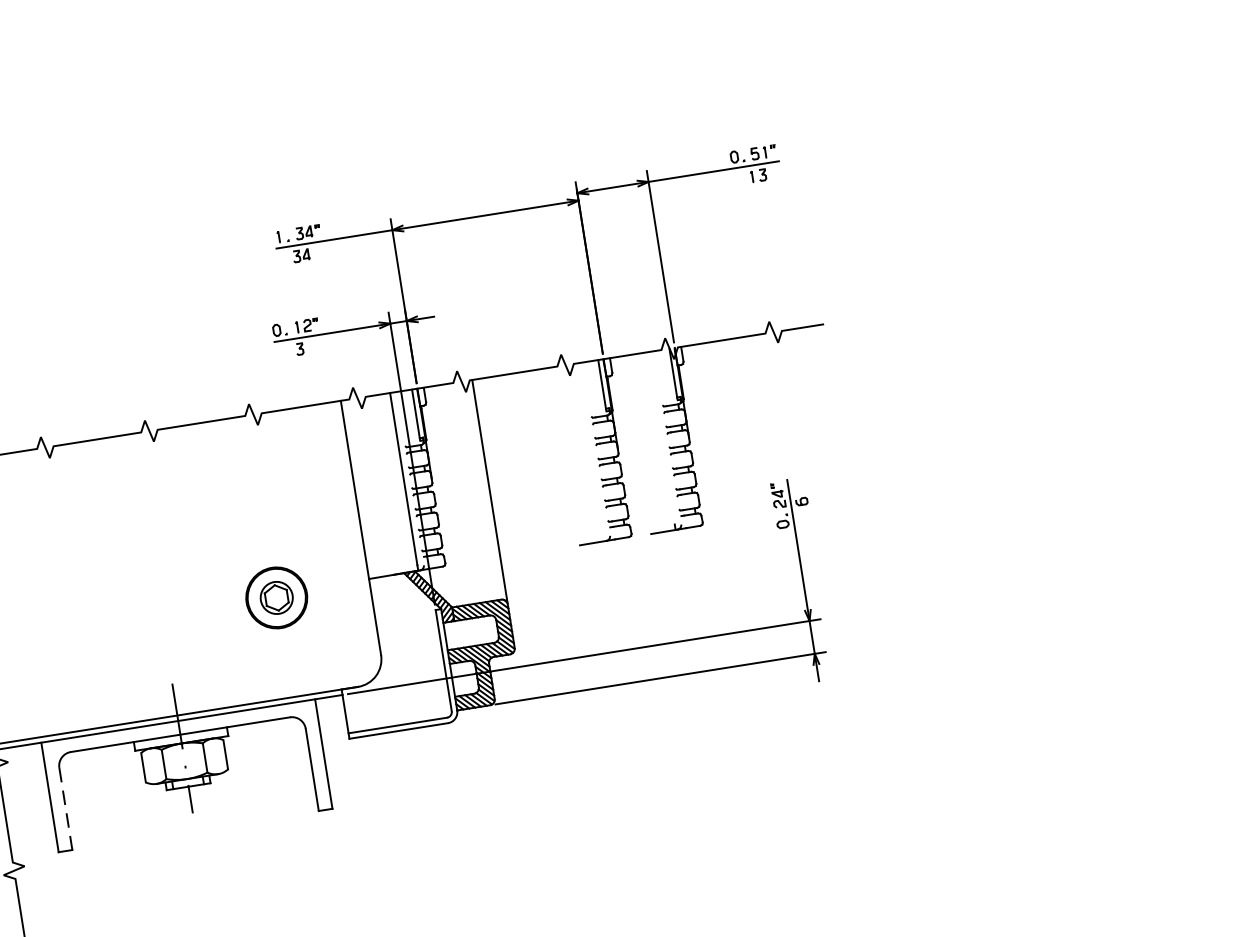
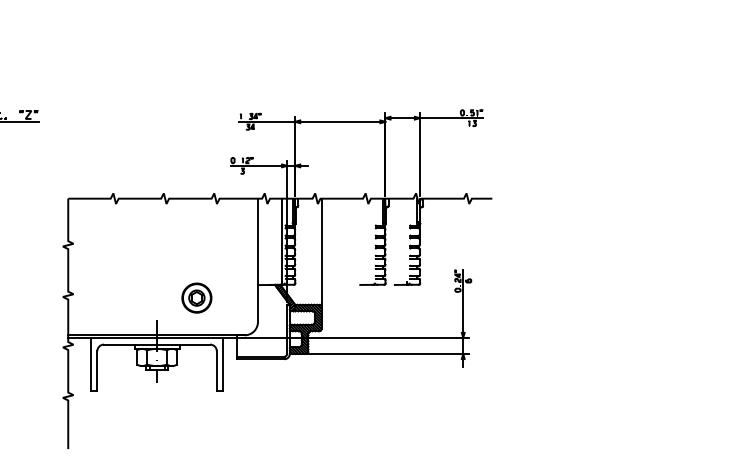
part: (275, 596) -> (196, 297), moved
line: (66, 809) -> (97, 371), dashed -> solid

